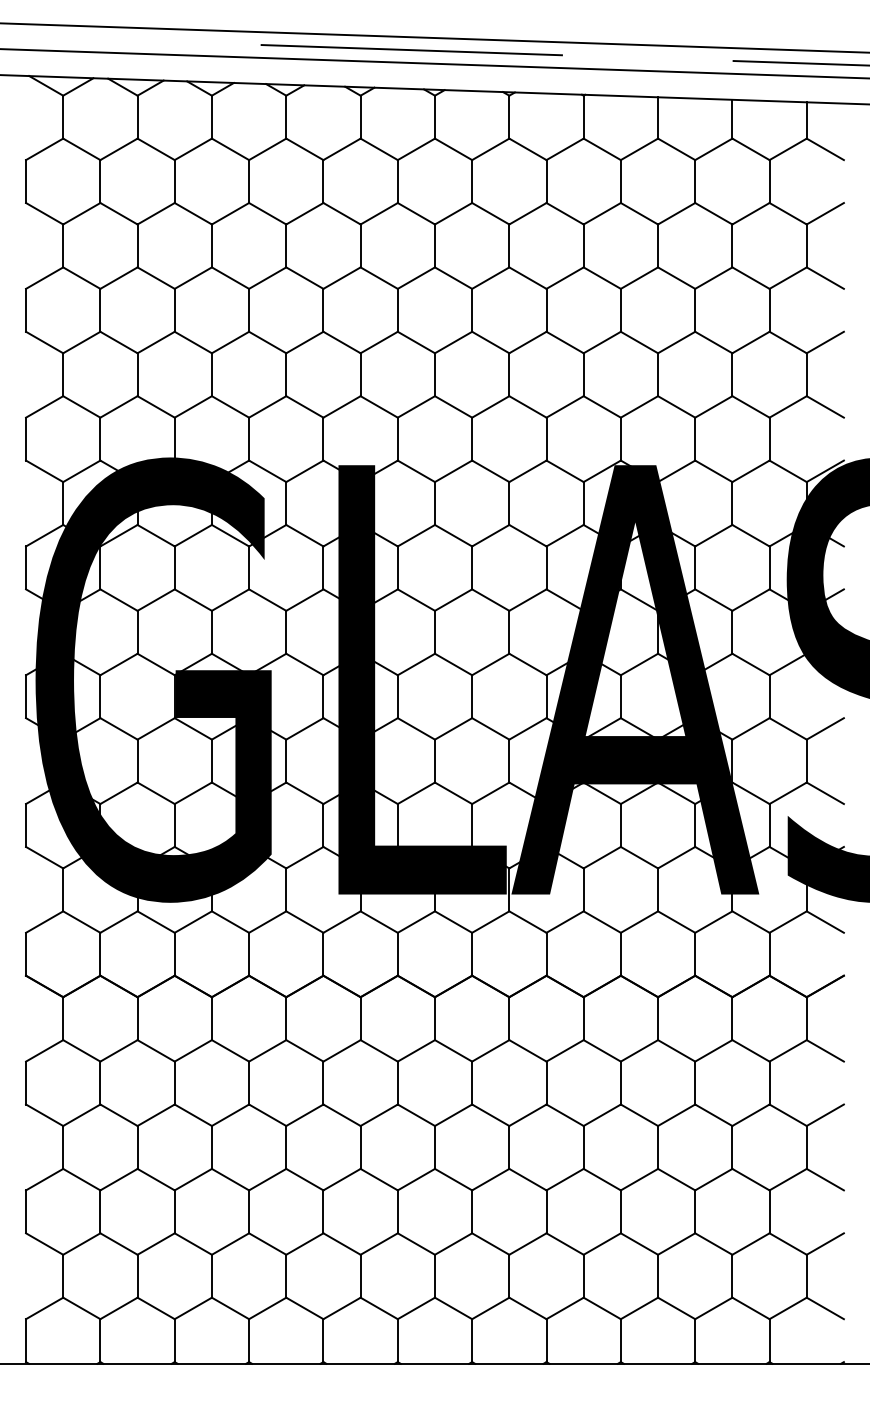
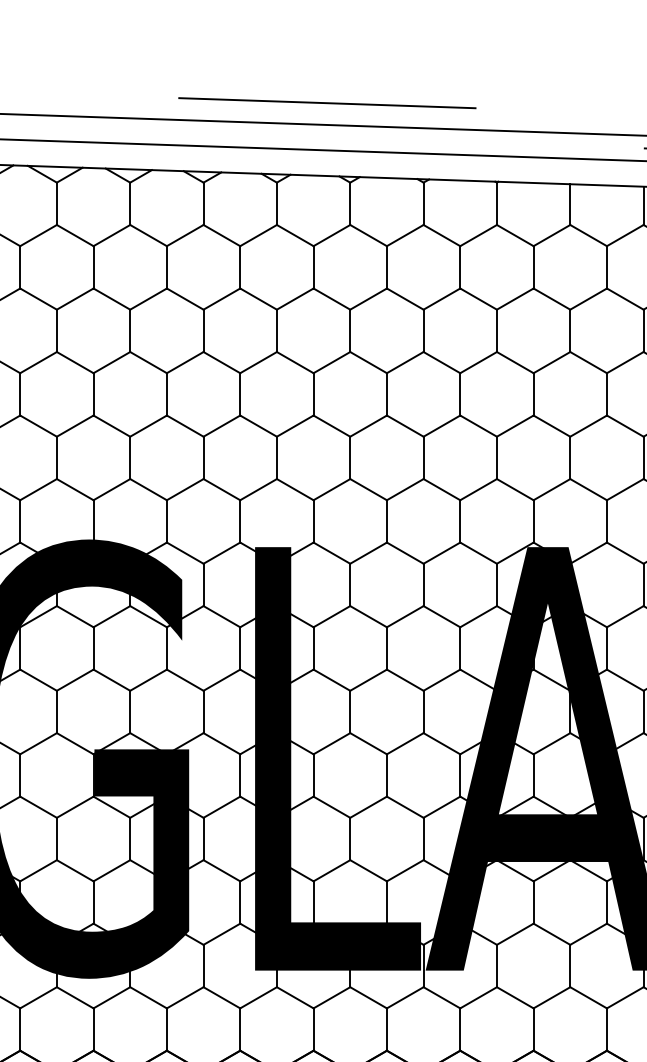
line: (411, 50) -> (327, 103), moved

